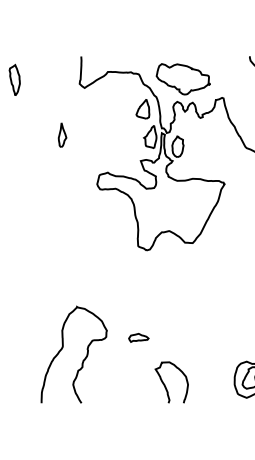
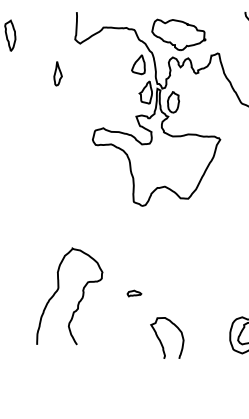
part: (62, 134) -> (58, 73), moved
part: (138, 337) -> (134, 293), size x0.7
curve: (82, 360) -> (78, 302), moved

